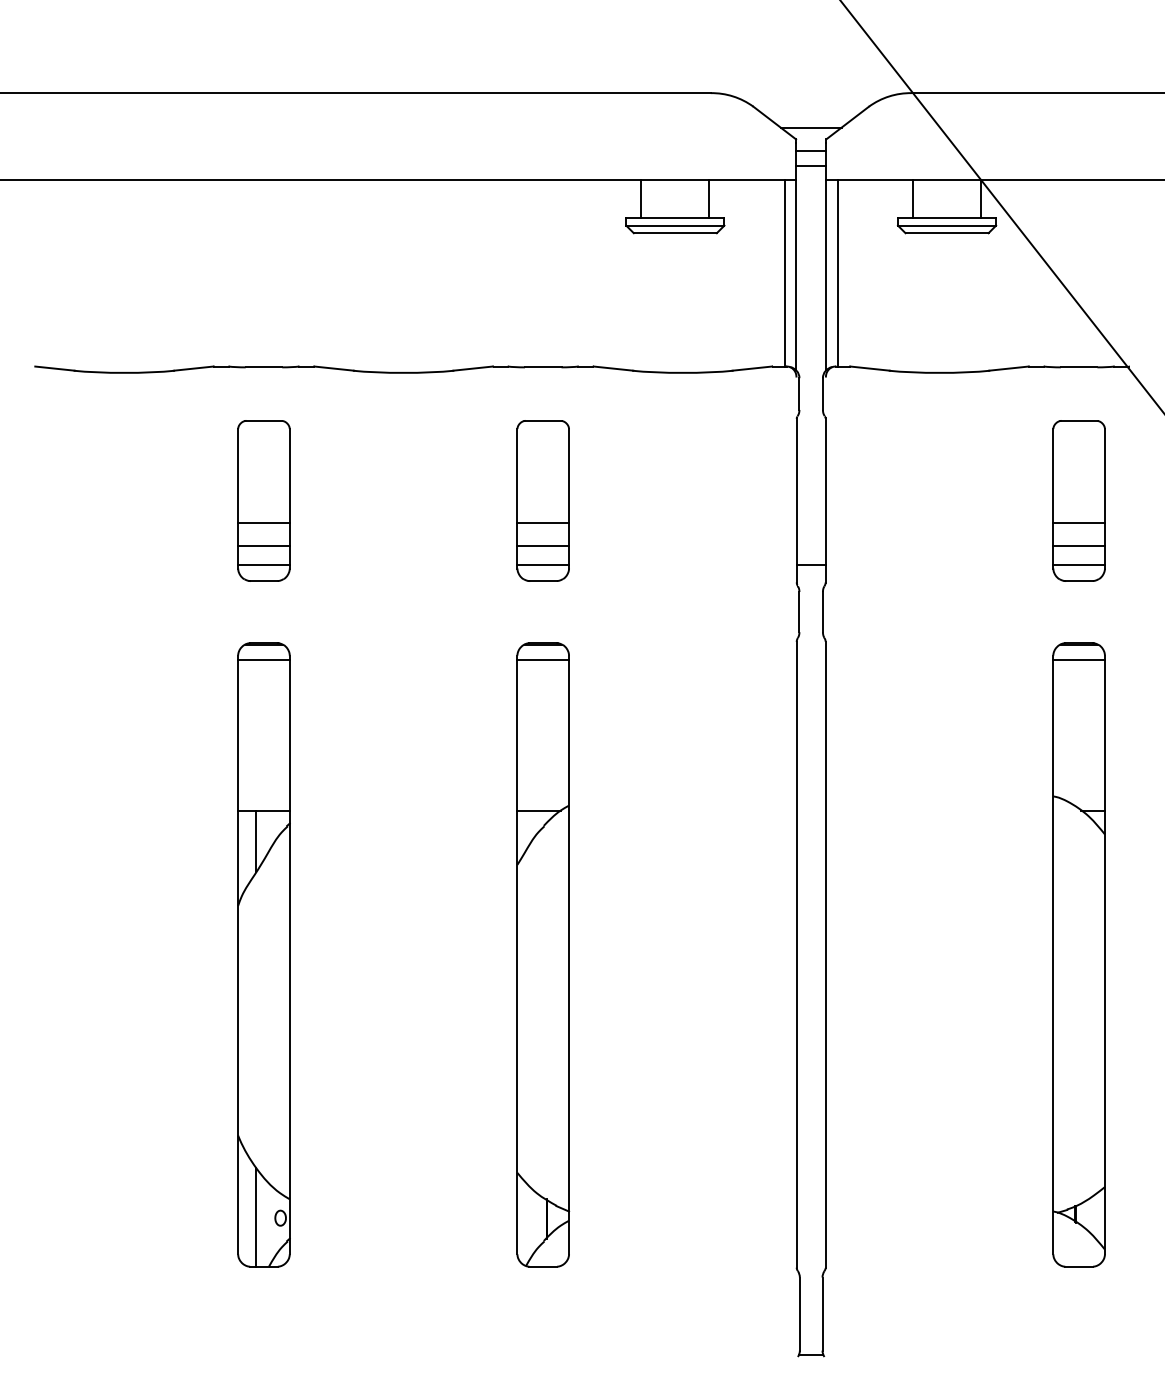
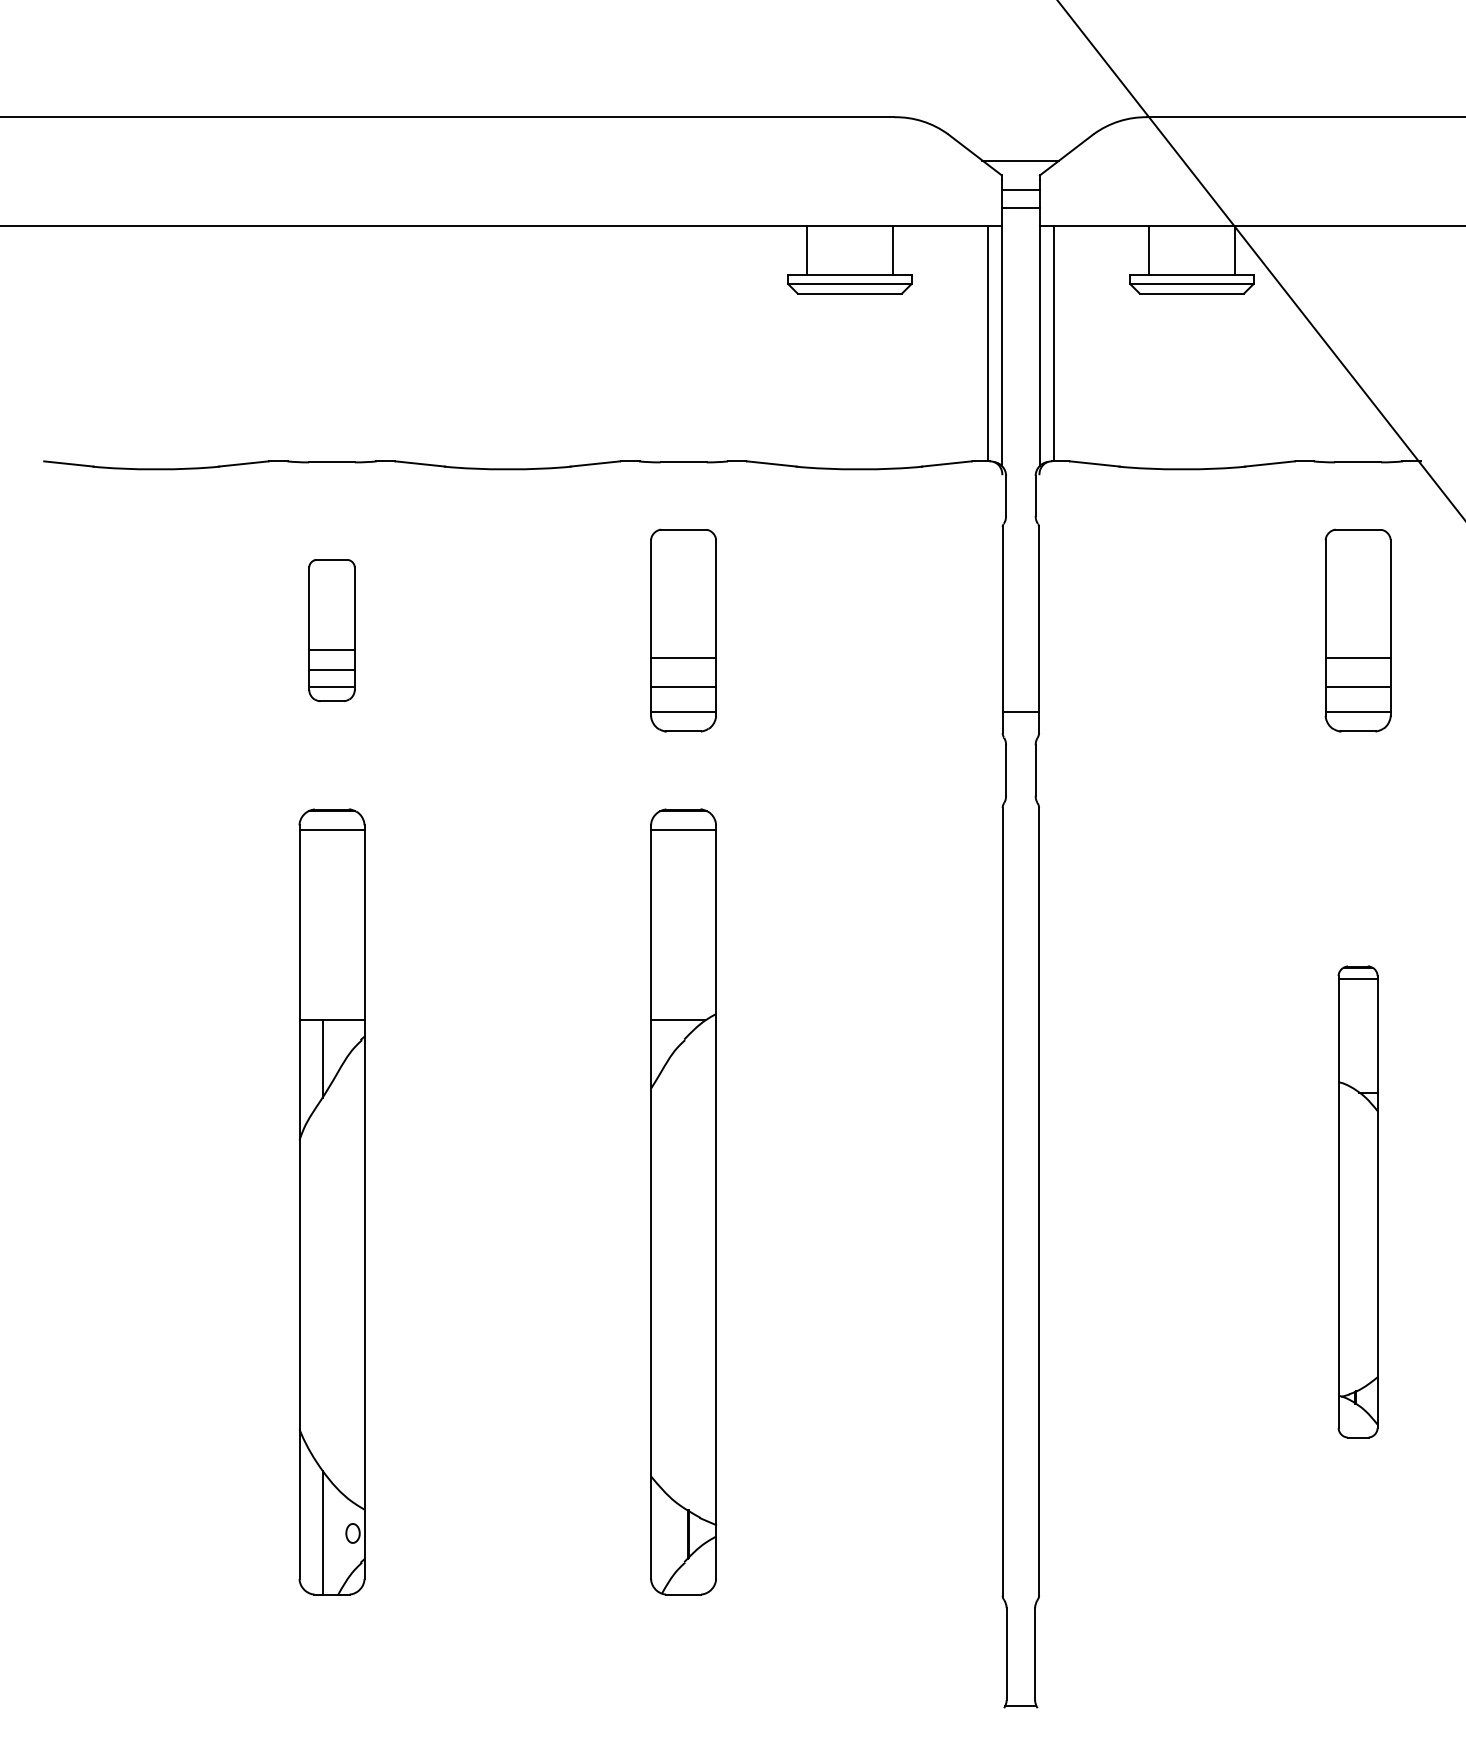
part: (263, 500) -> (331, 630), size x0.7
part: (1078, 954) -> (1357, 1201), size x0.6

